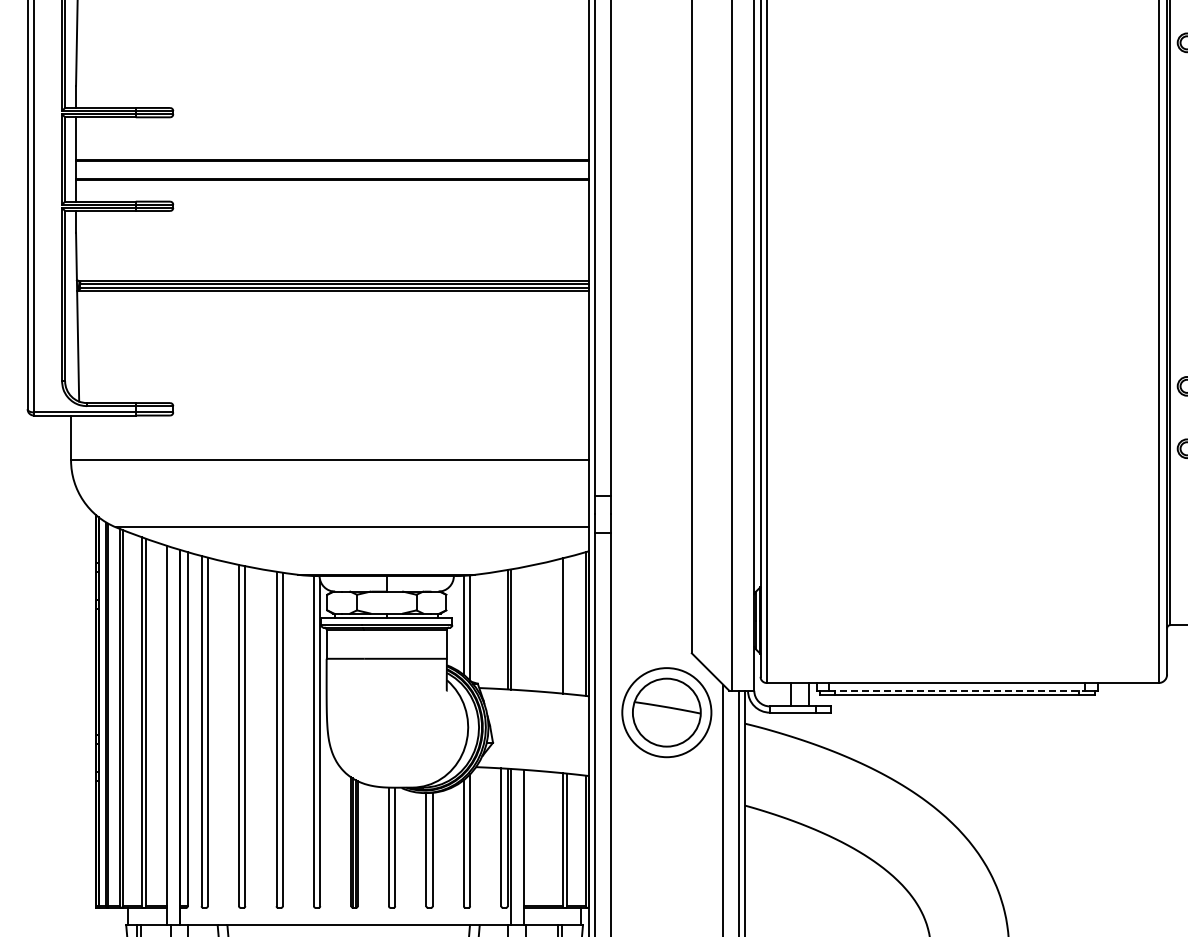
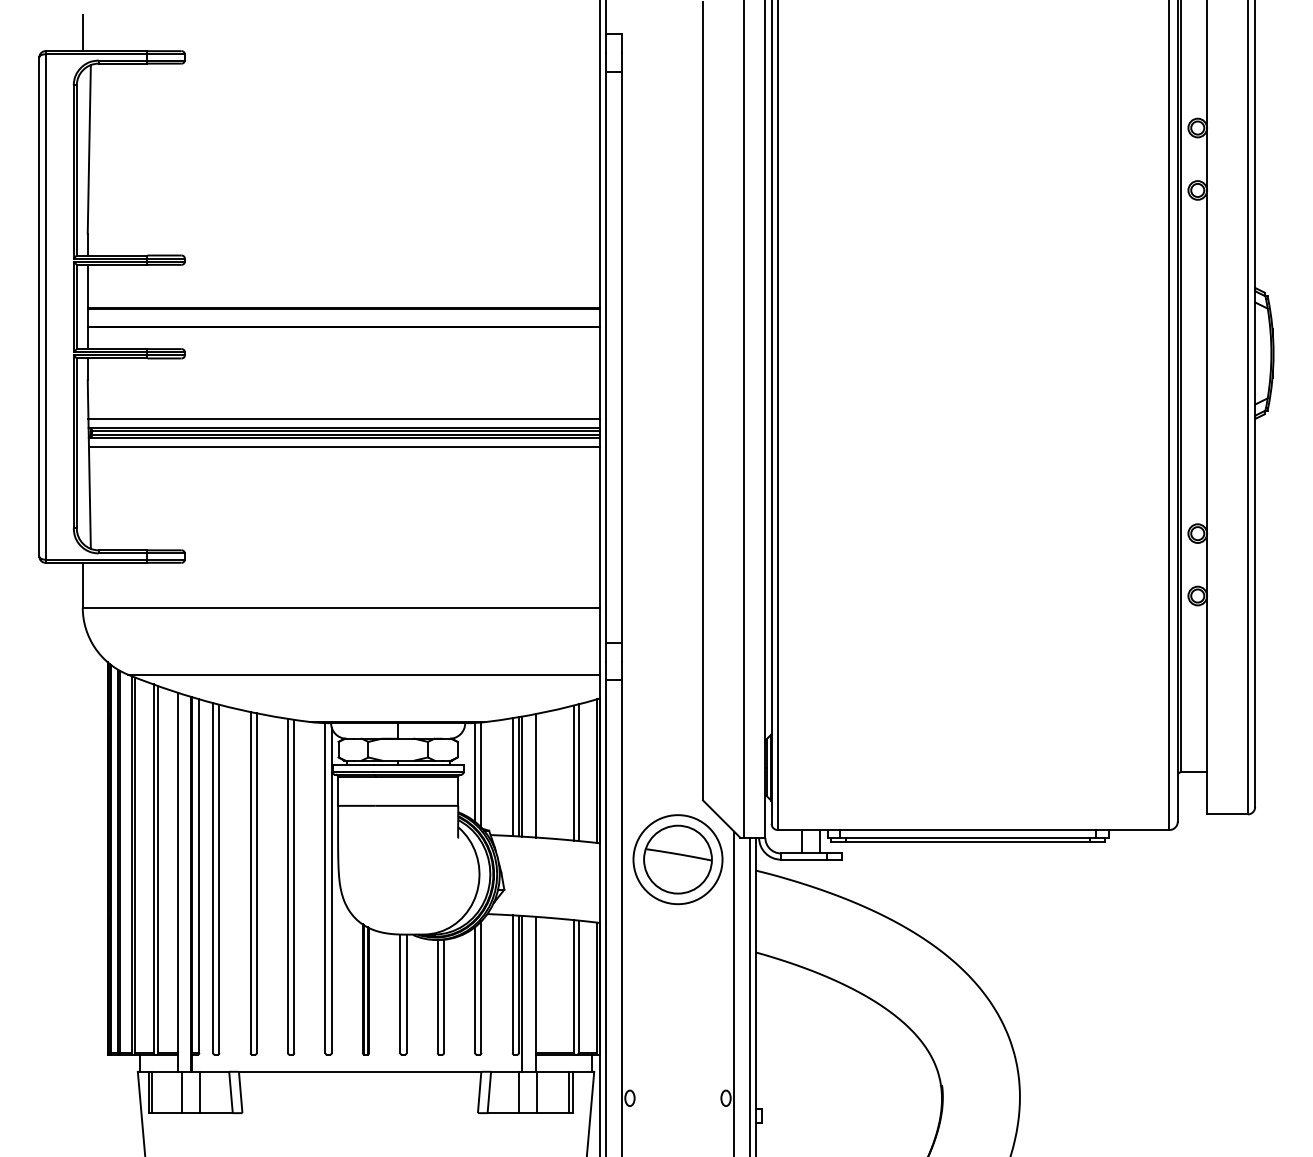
line: (333, 271) -> (344, 418), added
line: (333, 300) -> (344, 447), added
line: (567, 625) -> (578, 772), added
line: (524, 628) -> (535, 775), added
line: (501, 630) -> (512, 777), added
line: (957, 690) -> (968, 837), dashed -> solid

